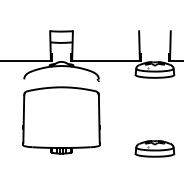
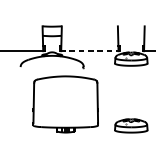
line: (106, 60) -> (90, 51), solid -> dashed
part: (61, 120) -> (65, 104), moved

